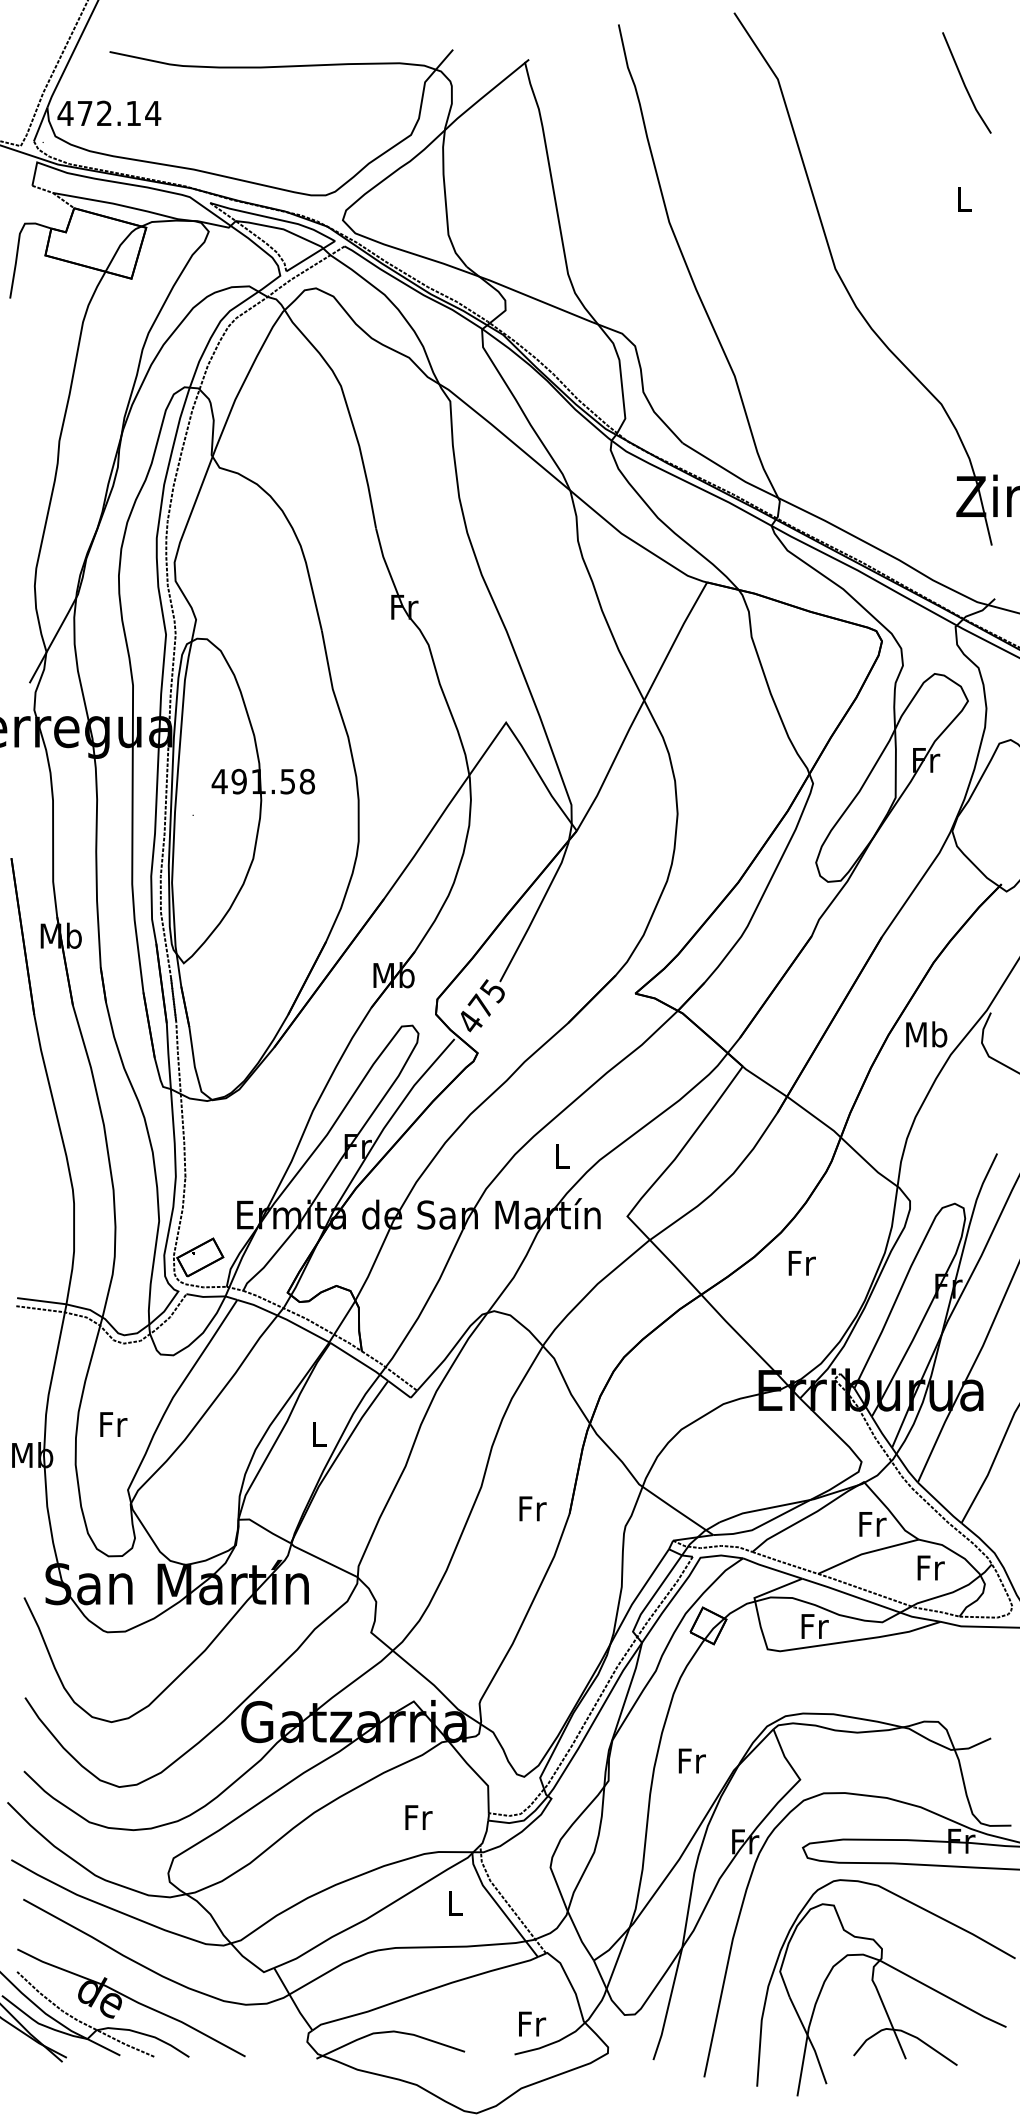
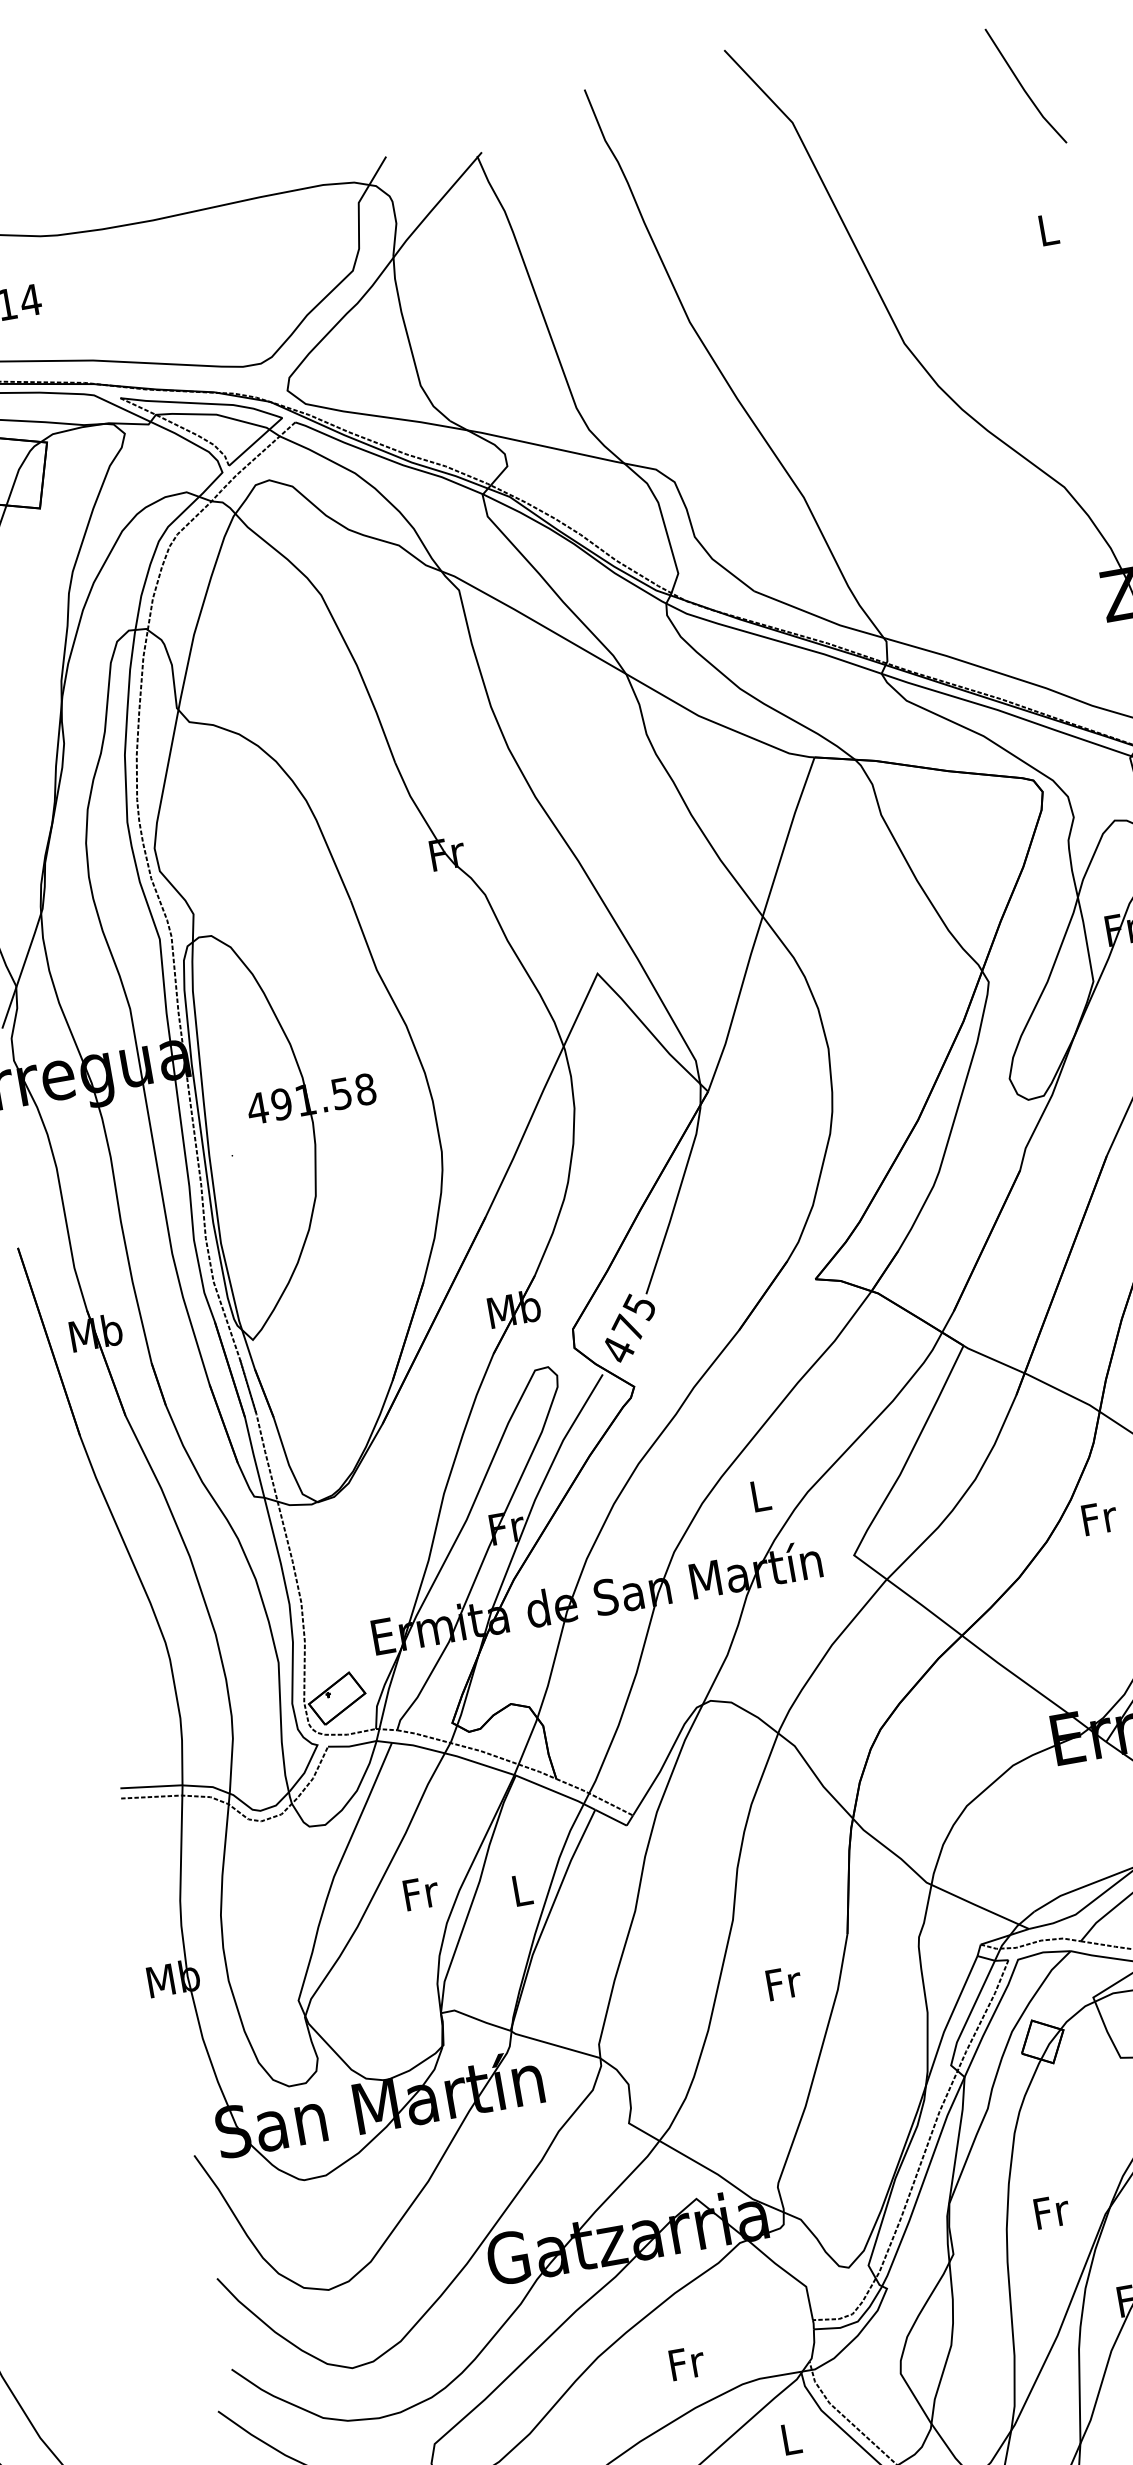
text: (801, 1263) -> (1099, 1518), moved
text: (113, 1424) -> (421, 1893), moved
text: (532, 1508) -> (783, 1982), moved
text: (418, 1817) -> (686, 2363), moved

